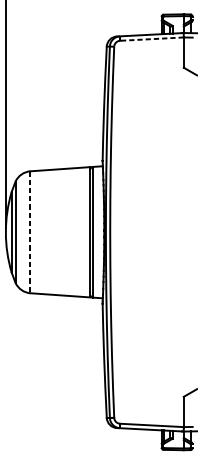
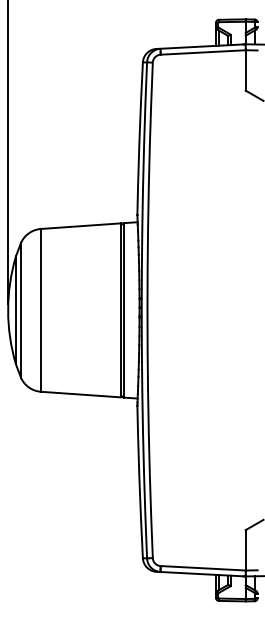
line: (152, 39) -> (203, 52), dashed -> solid
line: (30, 232) -> (41, 310), dashed -> solid

